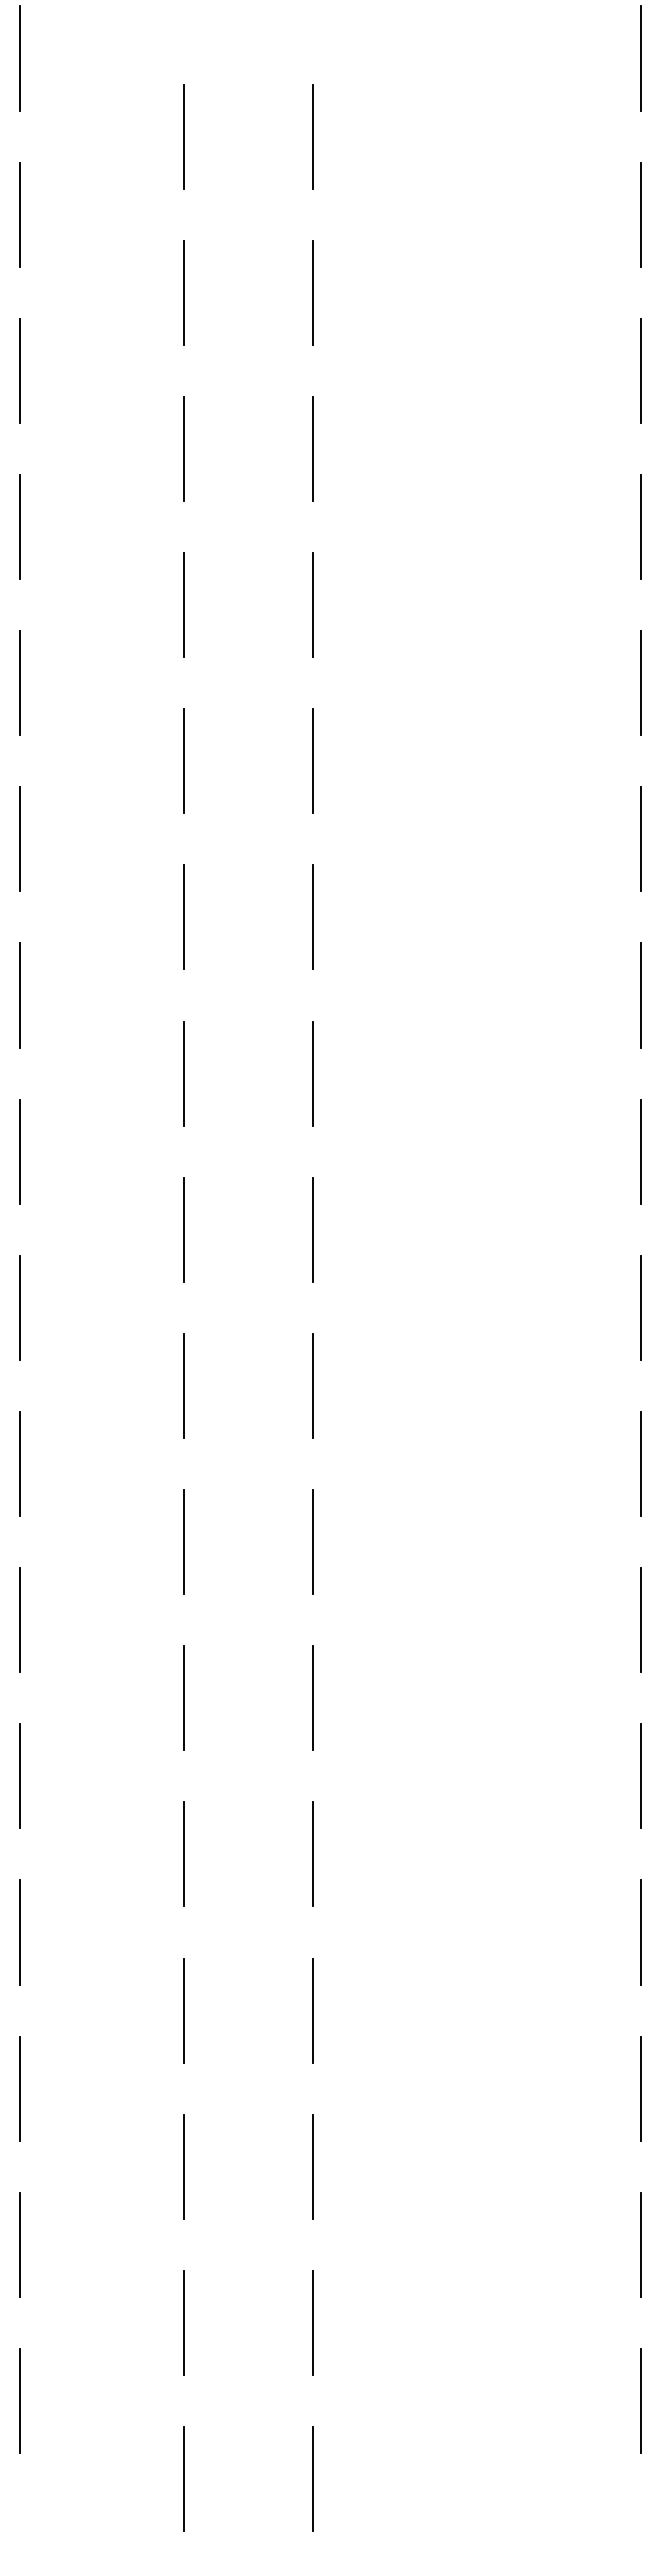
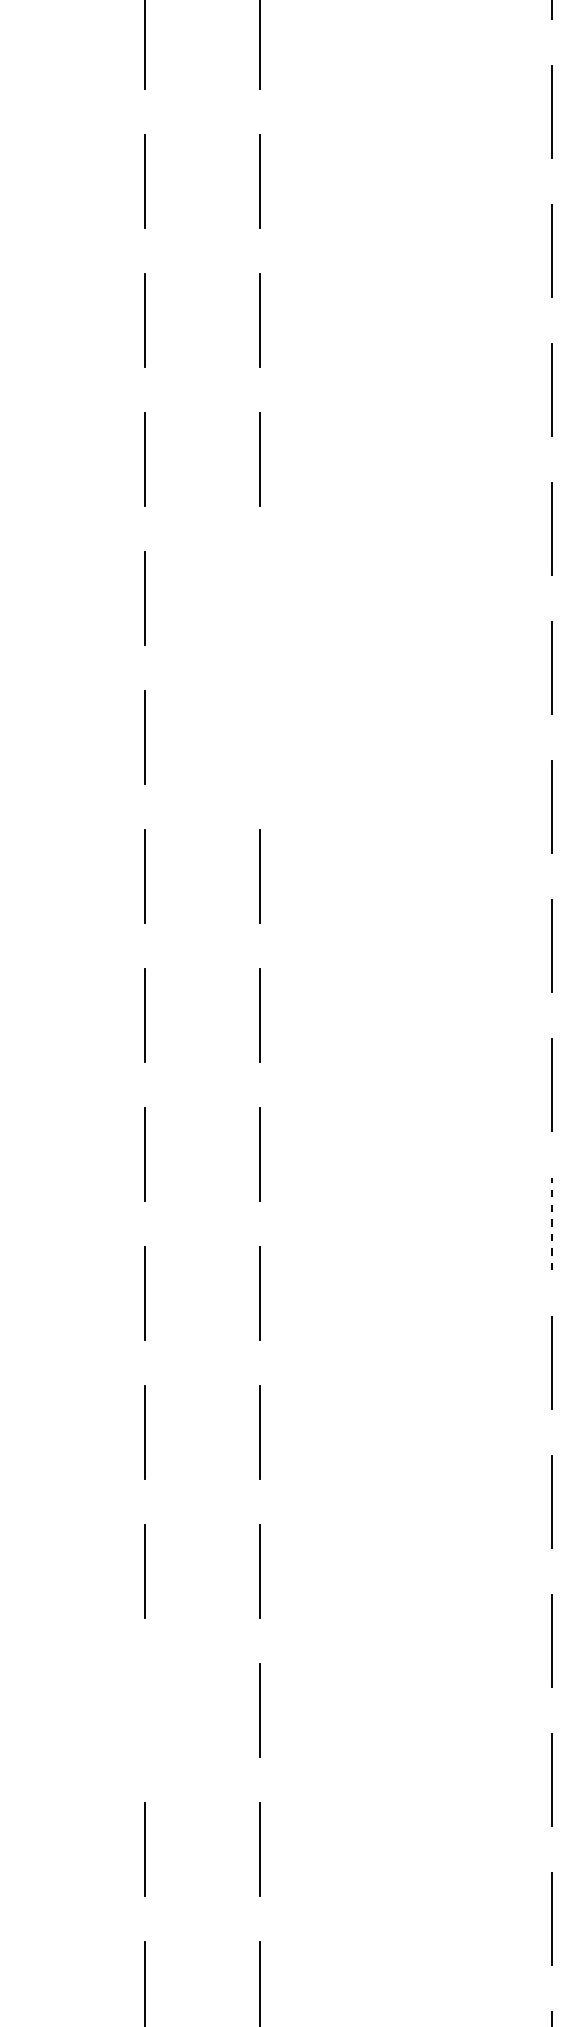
line: (312, 760) -> (259, 597), removed
line: (313, 917) -> (260, 737), removed
line: (640, 1463) -> (551, 1223), solid -> dashed
line: (183, 2010) -> (144, 1710), removed

